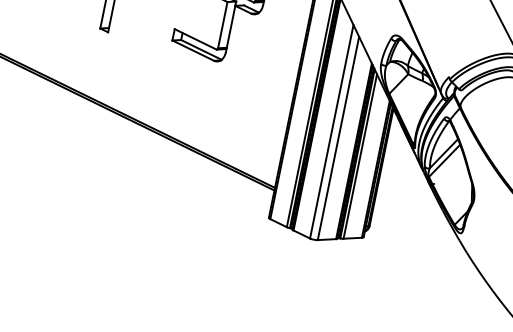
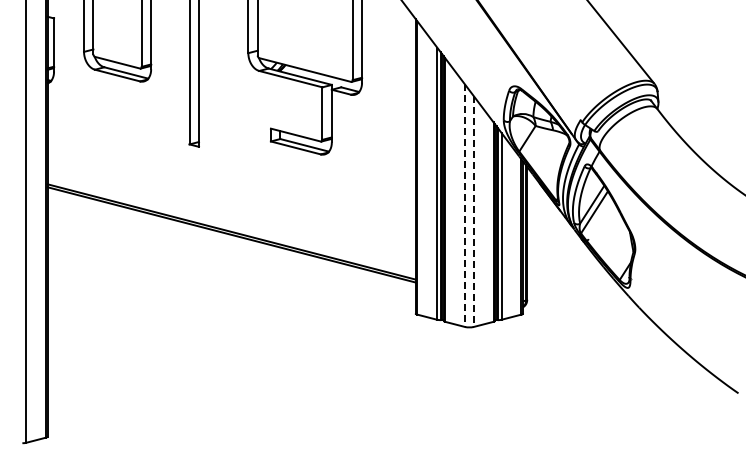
line: (331, 132) -> (464, 206), solid -> dashed
line: (338, 139) -> (473, 212), solid -> dashed

